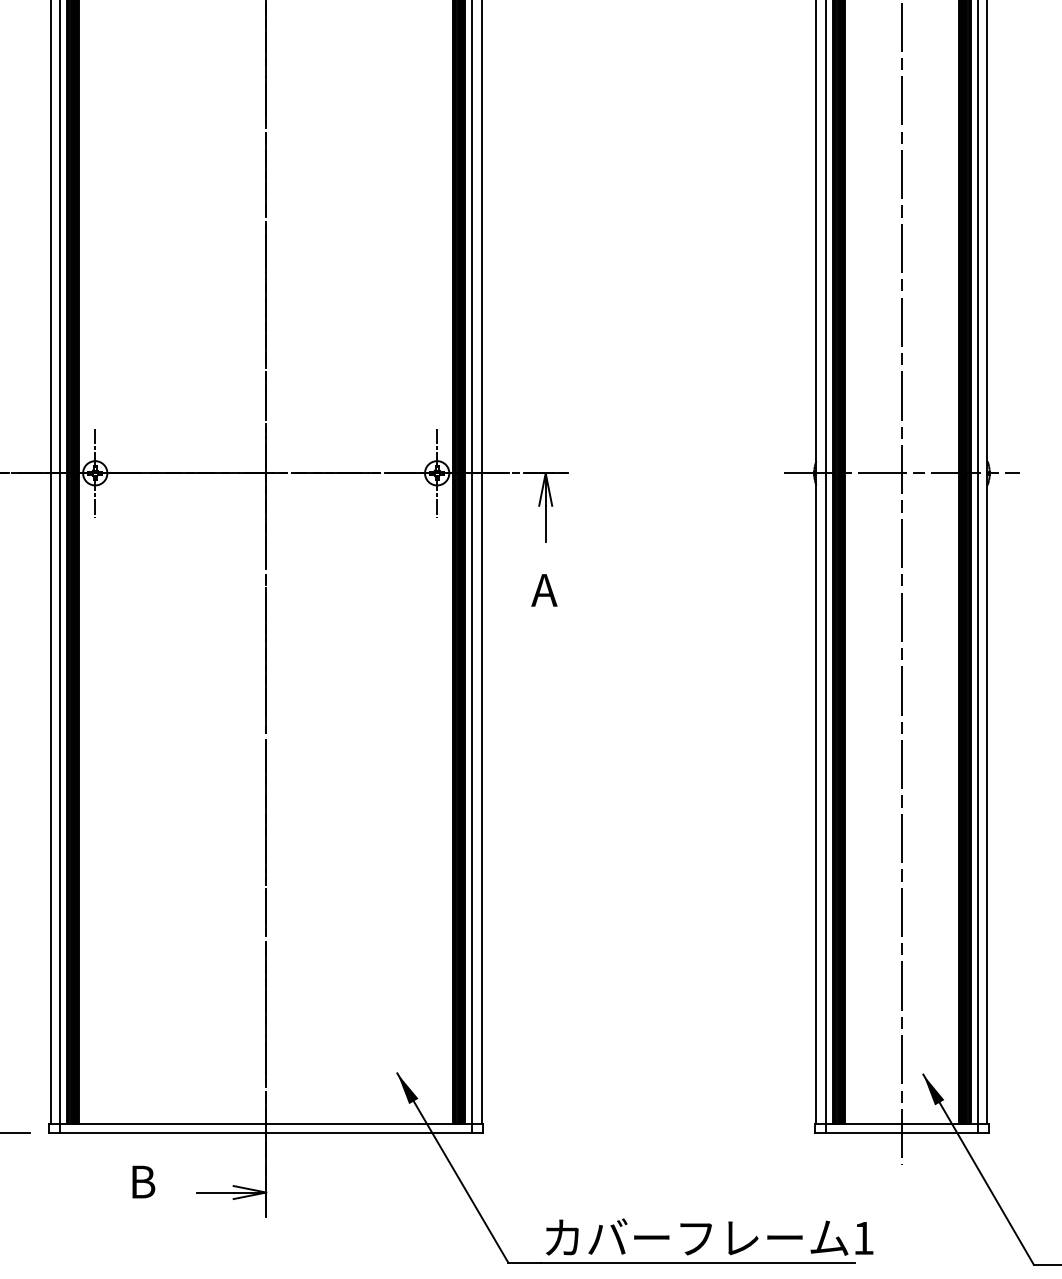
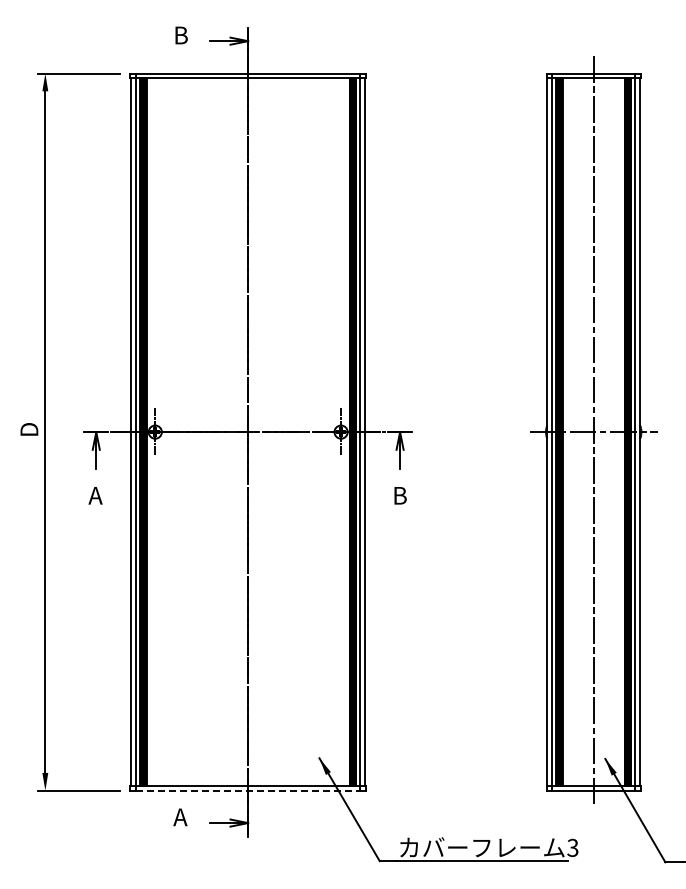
text: (544, 589) -> (399, 495), A -> B
line: (266, 1132) -> (248, 790), solid -> dashed
text: (141, 1182) -> (180, 817), B -> A
text: (862, 1237) -> (572, 847), 1 -> 3

